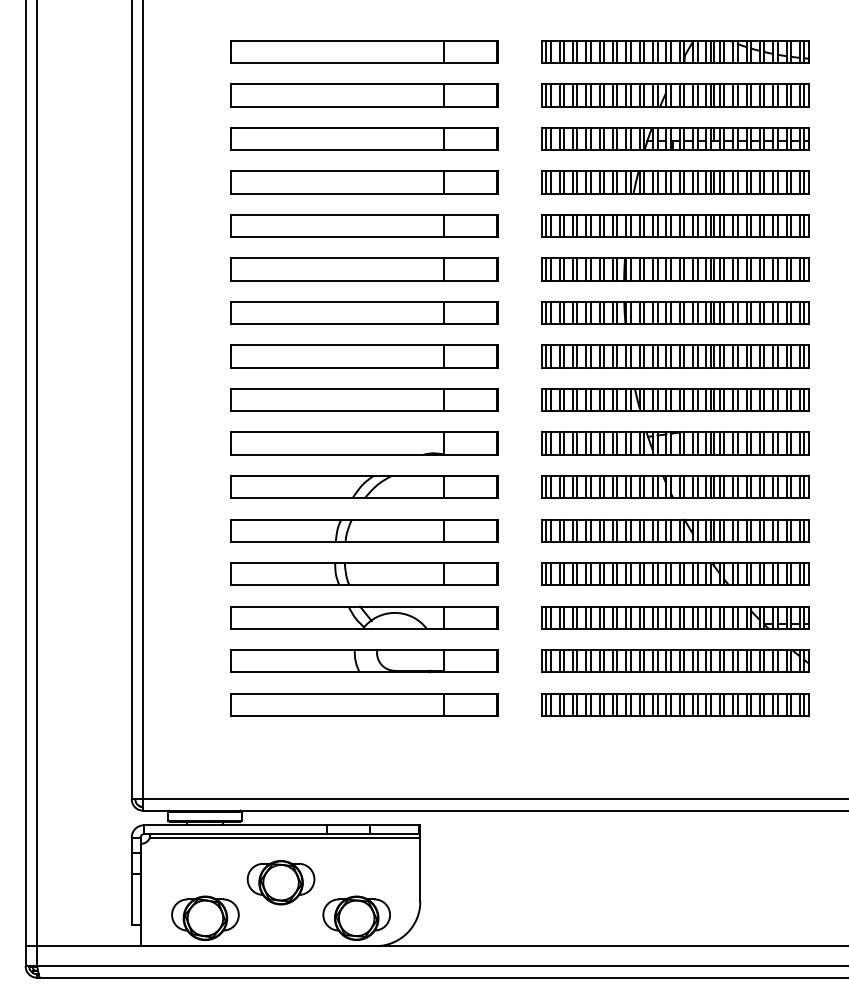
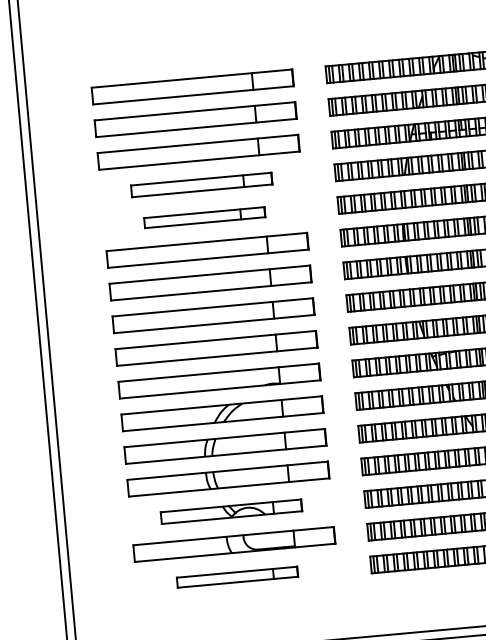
part: (364, 182) -> (202, 184), size x0.7
part: (364, 225) -> (204, 217), size x0.6
part: (364, 617) -> (231, 511), size x0.7
part: (364, 704) -> (237, 576), size x0.6

